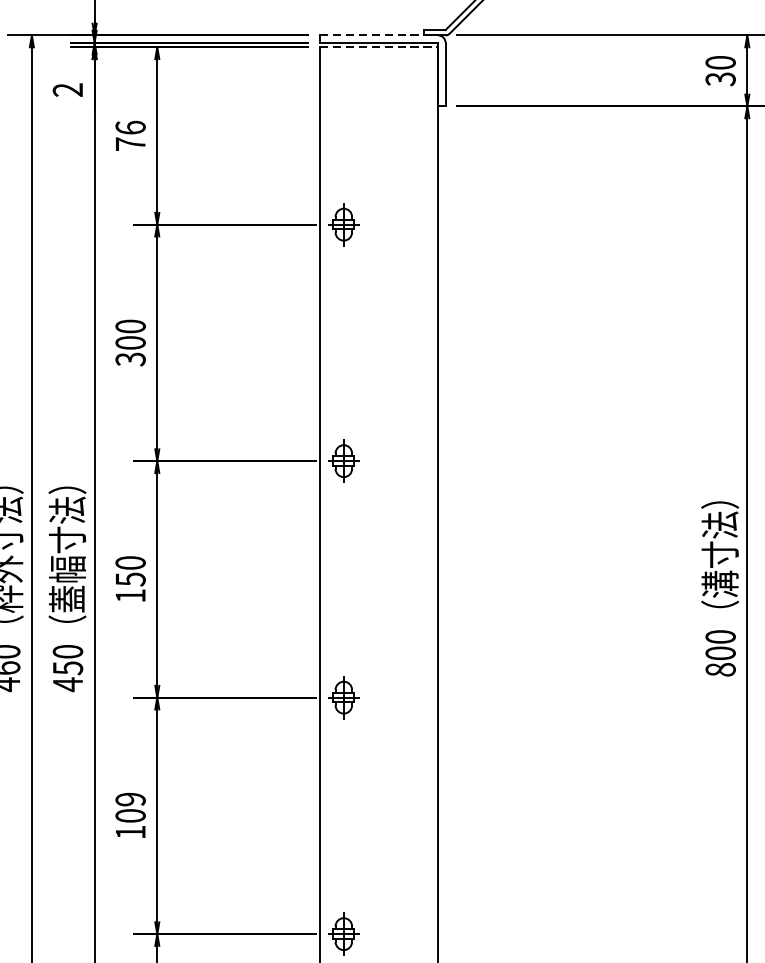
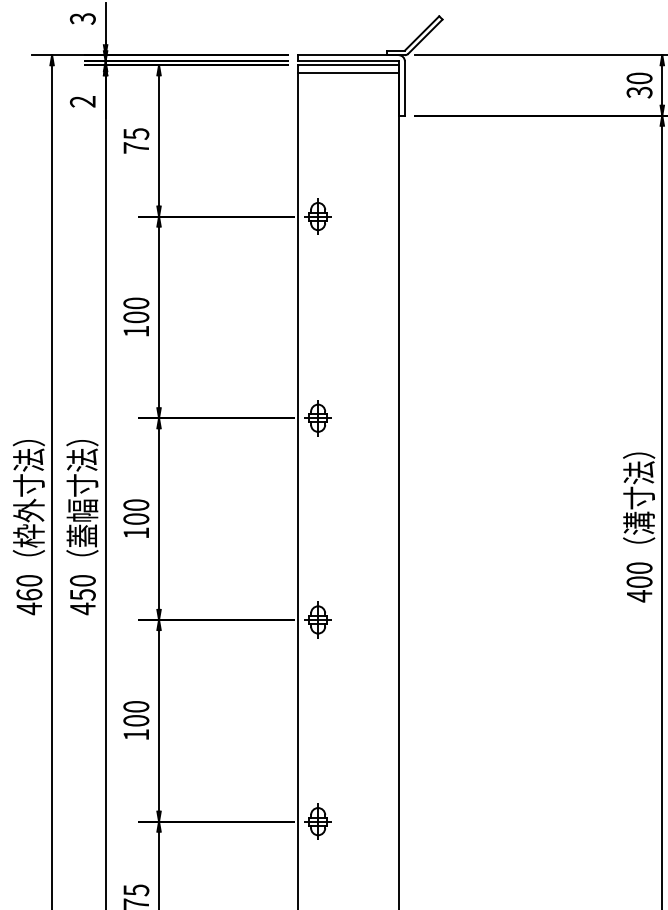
line: (379, 35) -> (348, 55), dashed -> solid
line: (379, 47) -> (348, 65), dashed -> solid
line: (378, 56) -> (347, 73), added
text: (130, 127) -> (136, 133), 76 -> 75
text: (130, 359) -> (136, 331), 300 -> 100
text: (130, 579) -> (136, 519), 150 -> 100
text: (720, 670) -> (639, 596), 800 -> 400
text: (130, 799) -> (136, 706), 109 -> 100

